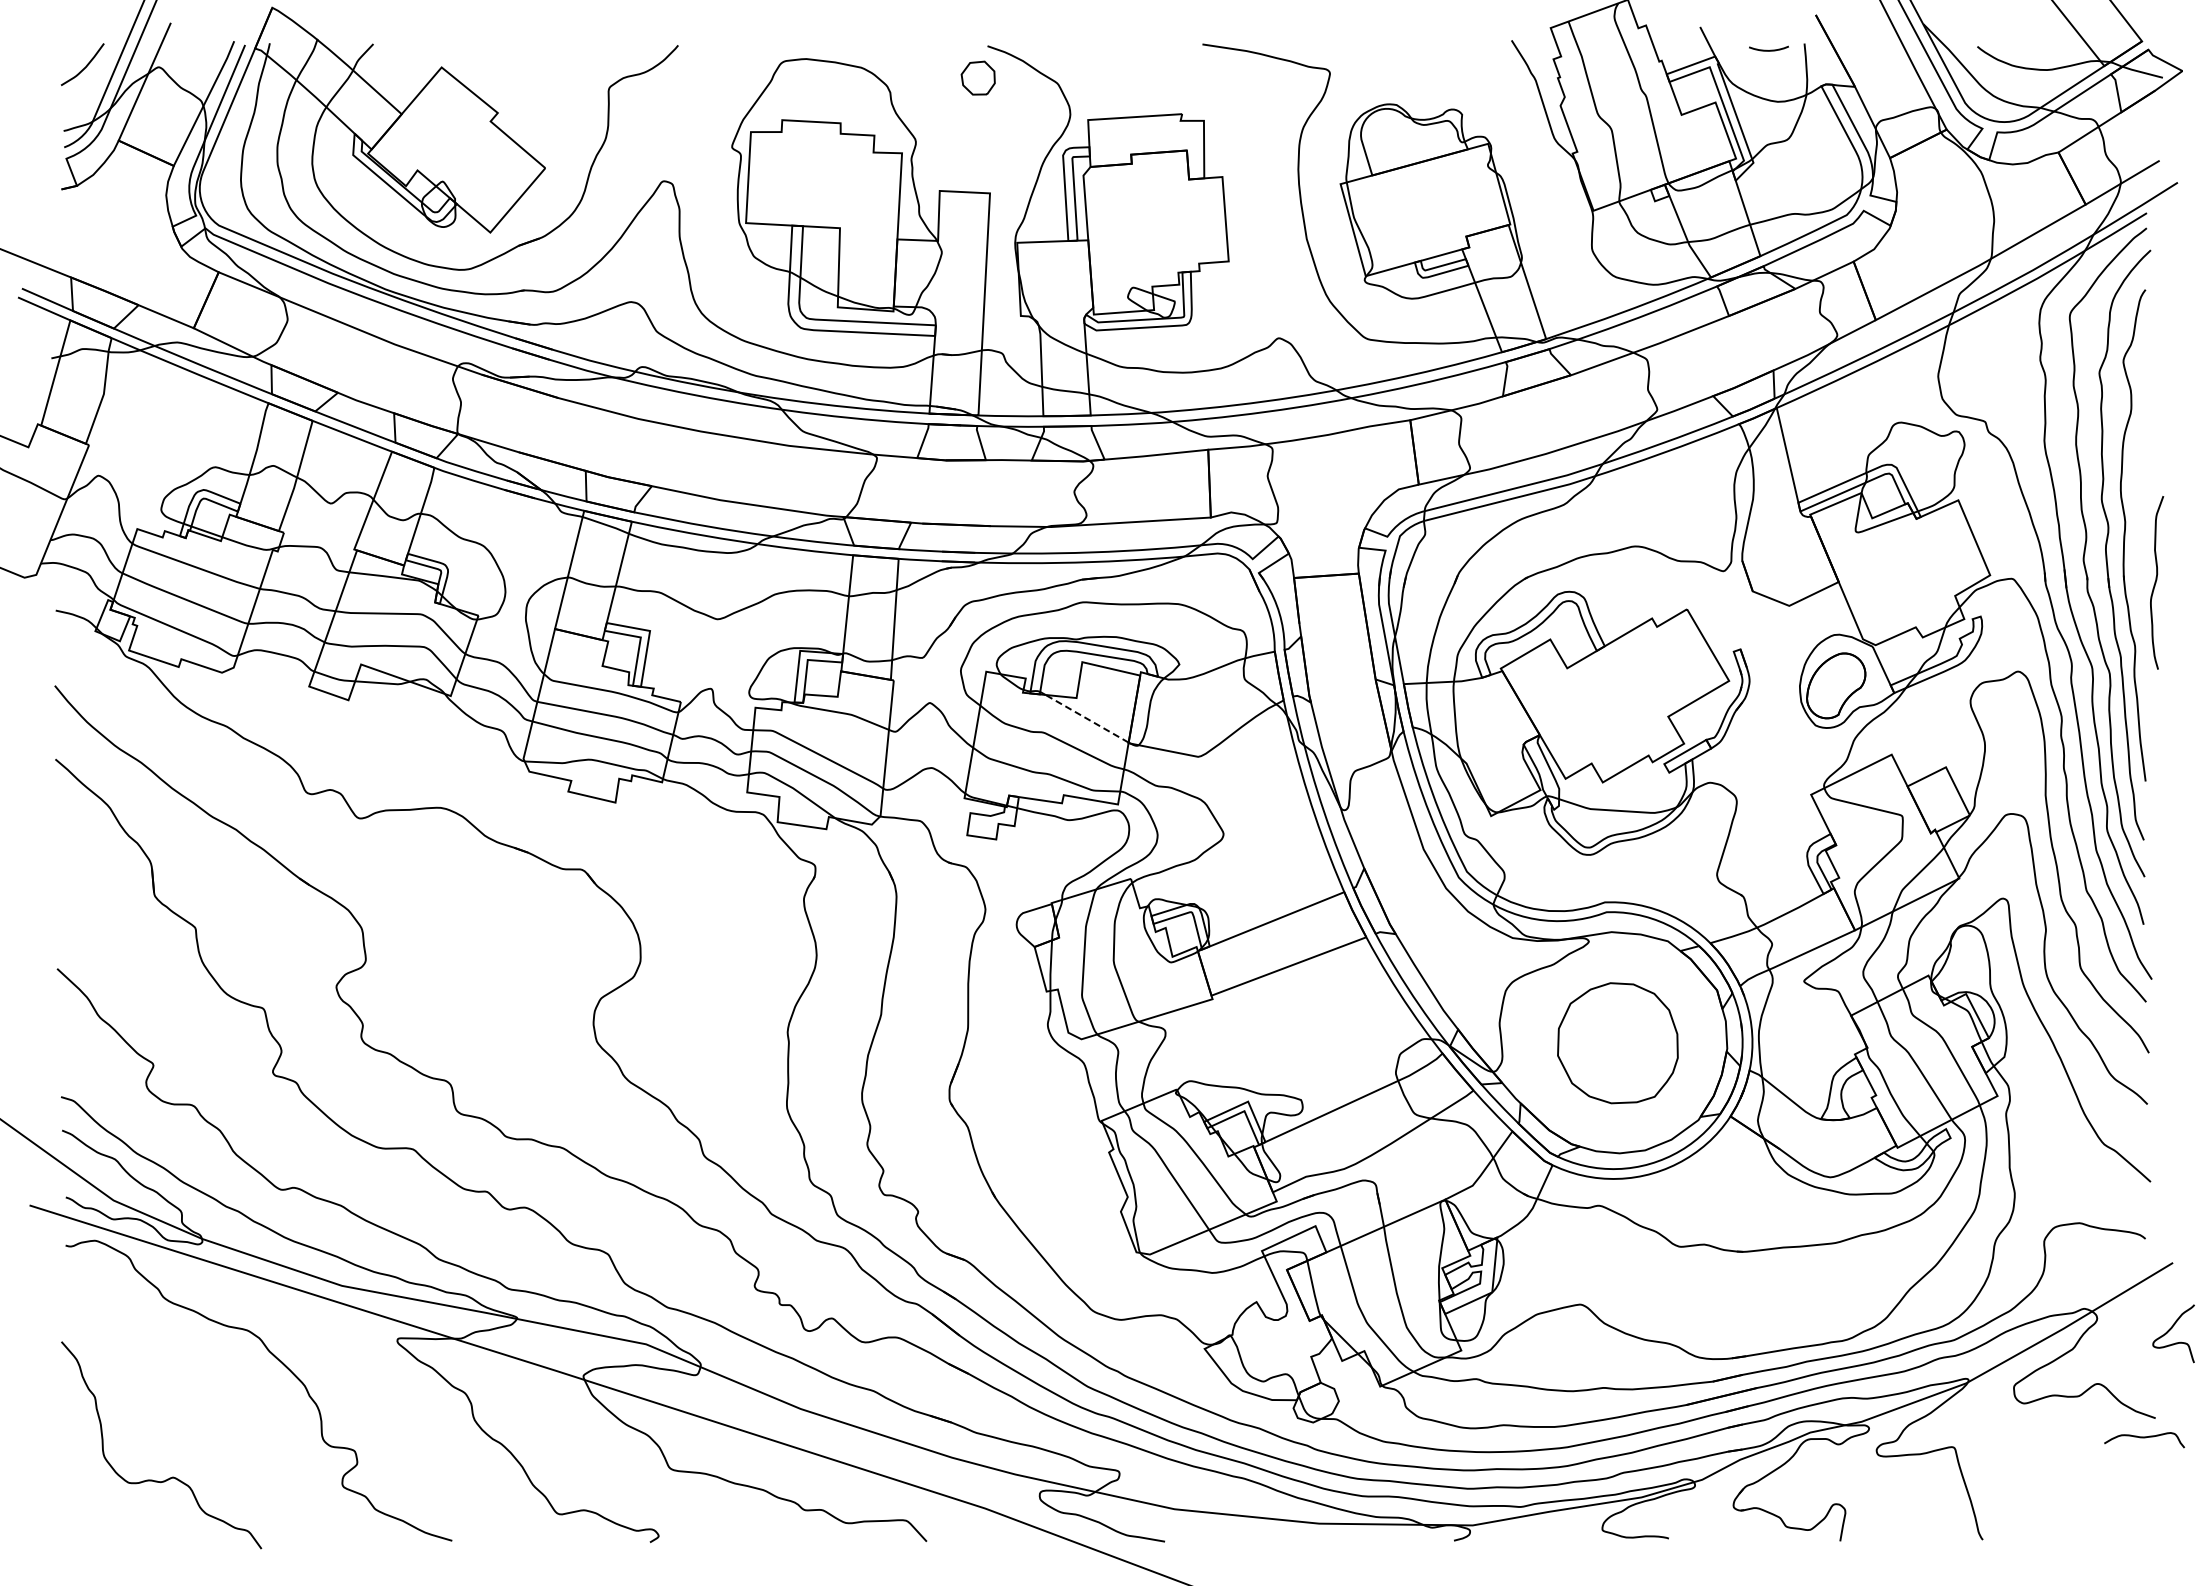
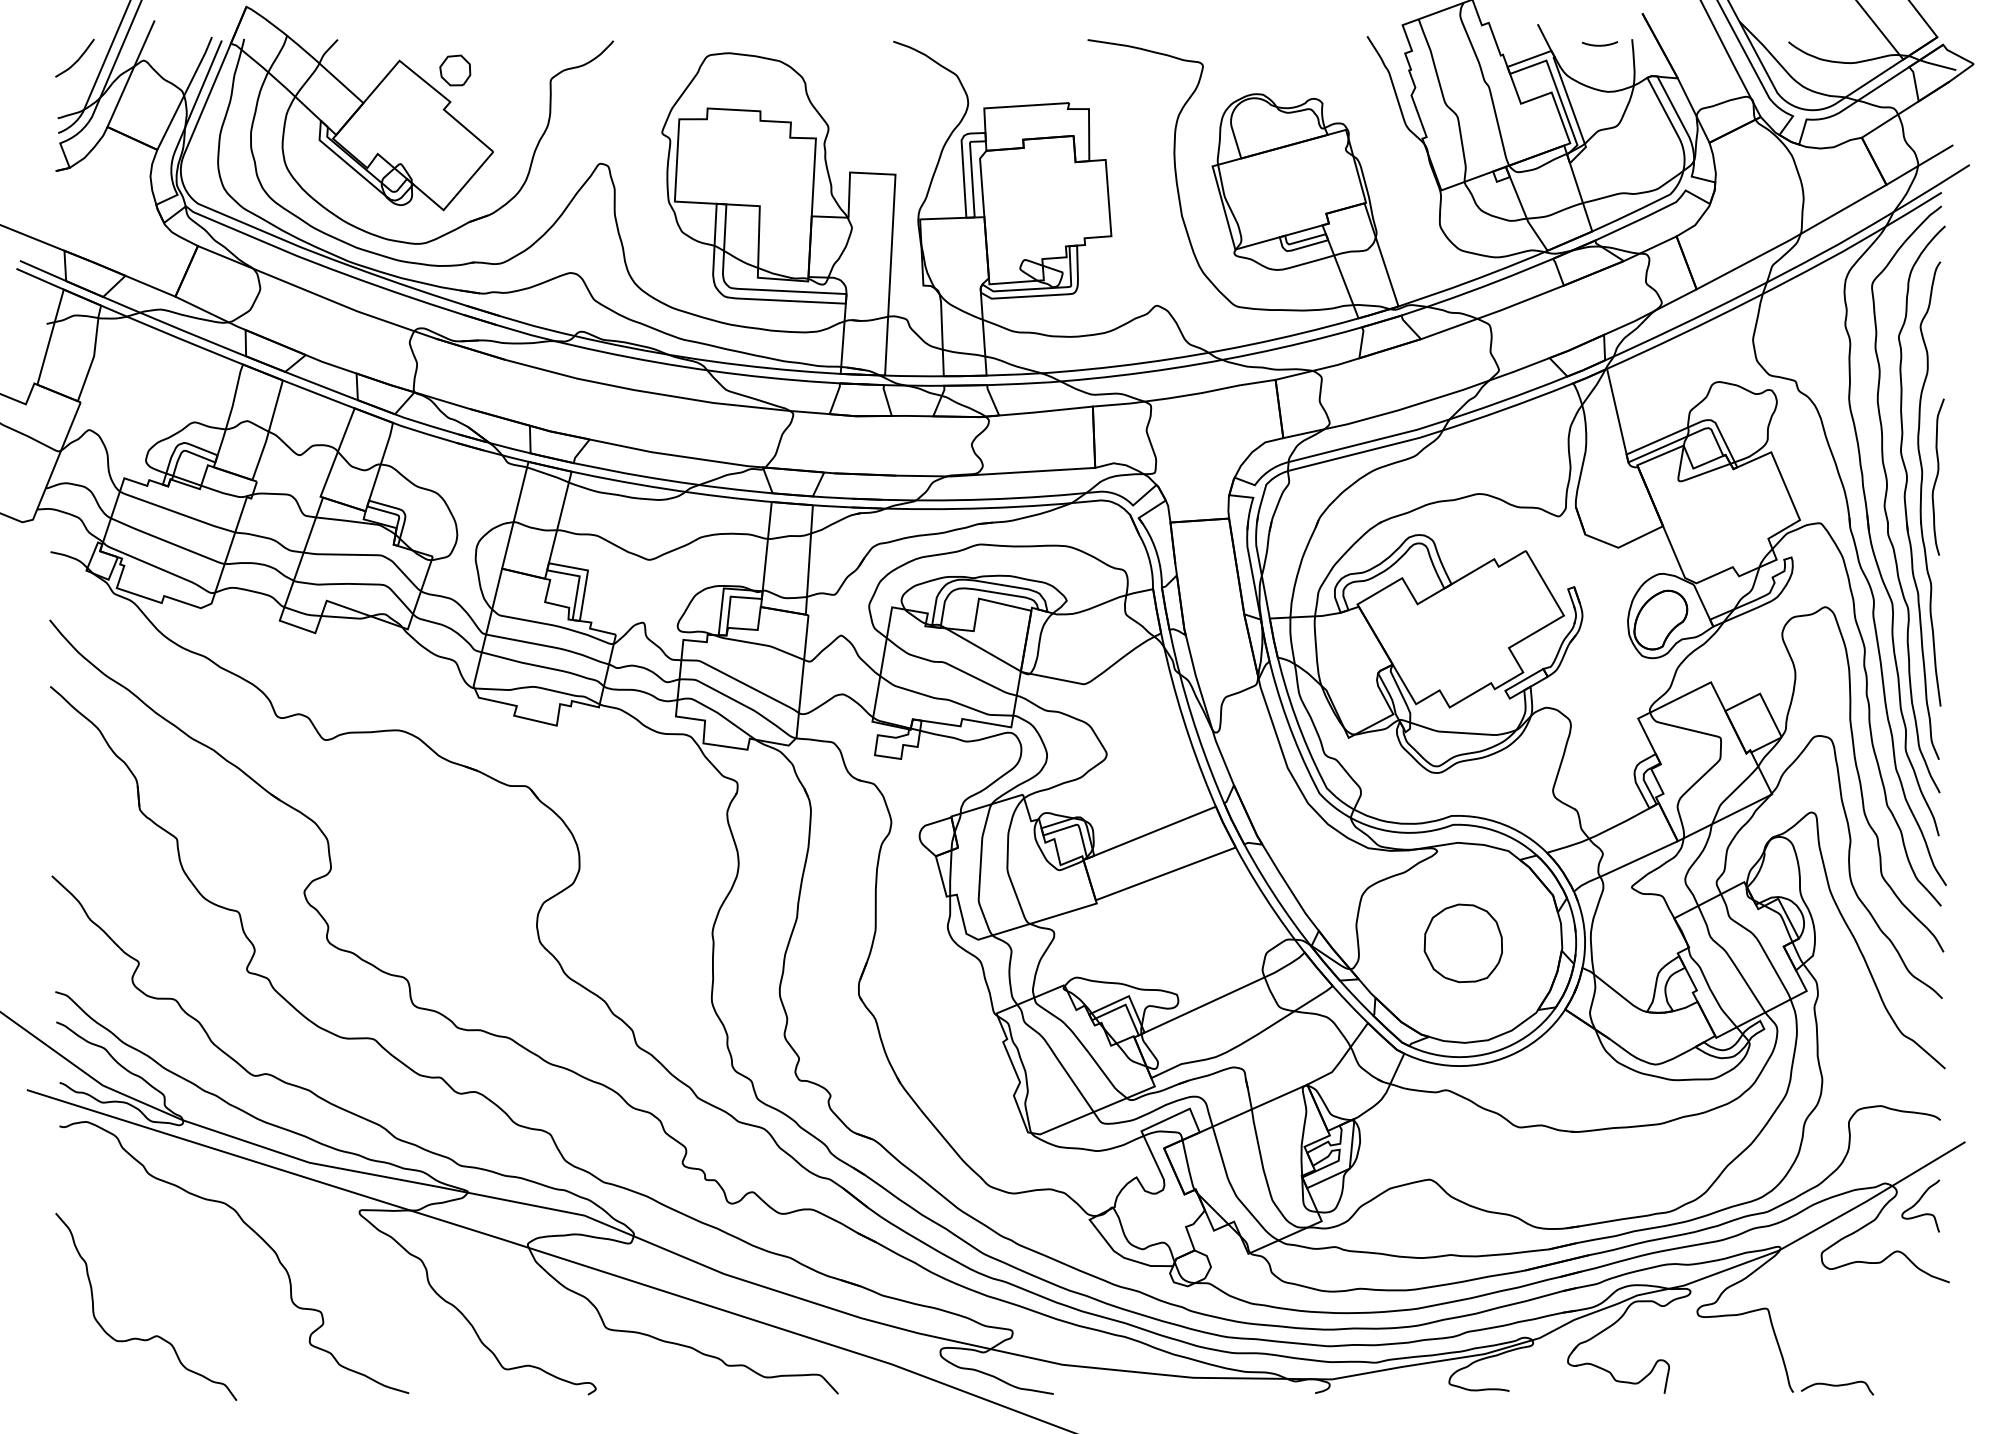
part: (977, 77) -> (454, 69), moved
curve: (2156, 582) -> (1937, 476), moved
line: (1087, 718) -> (983, 649), dashed -> solid
part: (1617, 1043) -> (1463, 943), size x0.71
curve: (2170, 1330) -> (1917, 1203), moved
curve: (2144, 1438) -> (1837, 1386), moved

